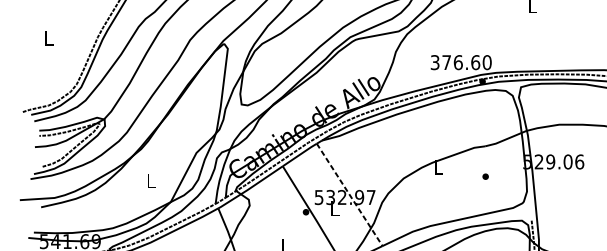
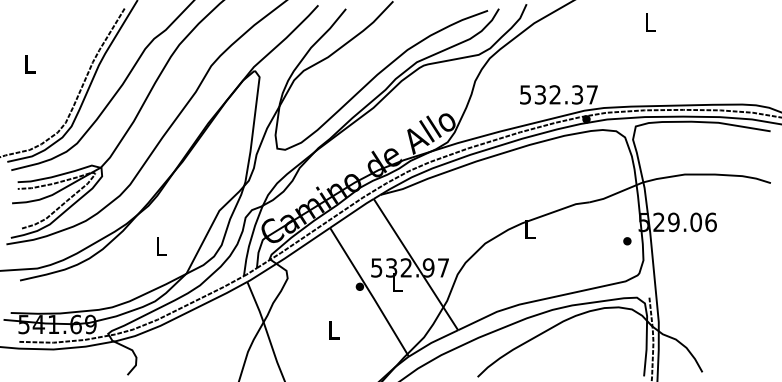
text: (461, 62) -> (559, 94), 376.60 -> 532.37
part: (485, 176) -> (627, 241), moved
line: (350, 195) -> (416, 265), dashed -> solid

